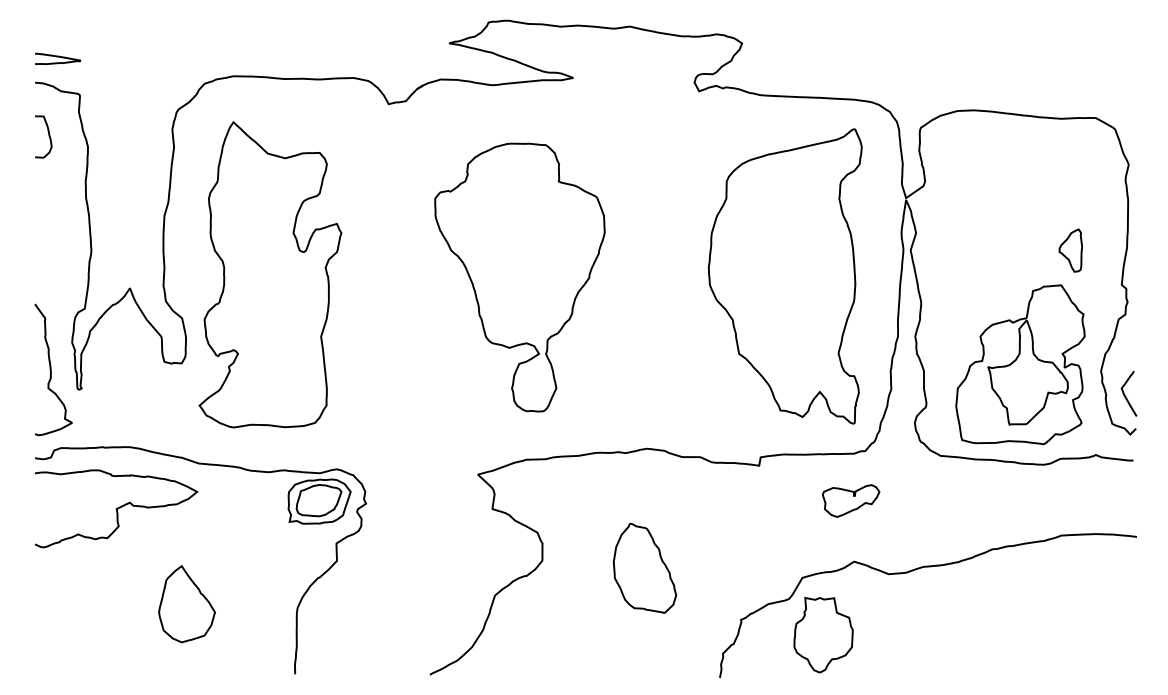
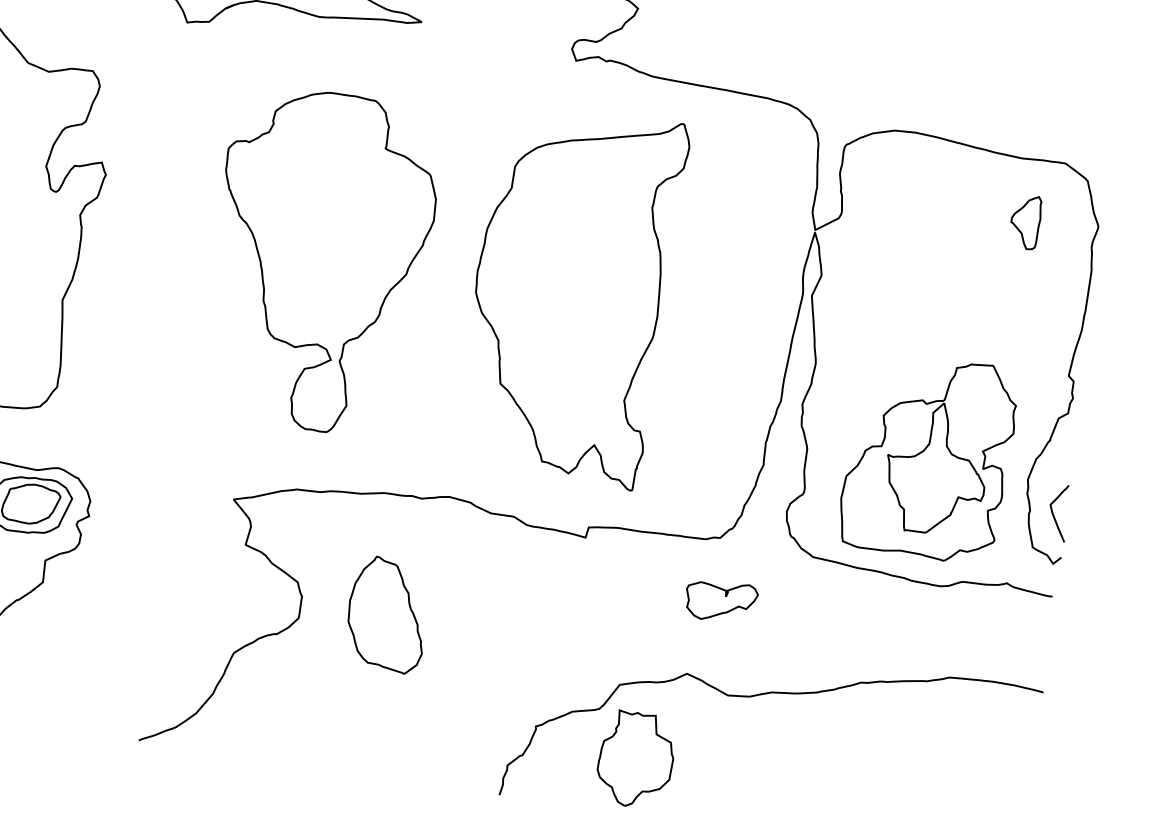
part: (1070, 250) -> (1025, 221), moved
part: (784, 276) -> (570, 295), moved
part: (850, 500) -> (720, 600), moved
part: (644, 567) -> (387, 613), moved

